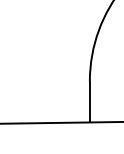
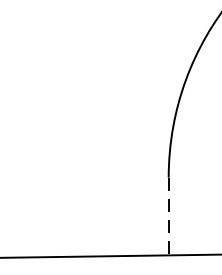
line: (89, 102) -> (168, 217), solid -> dashed

